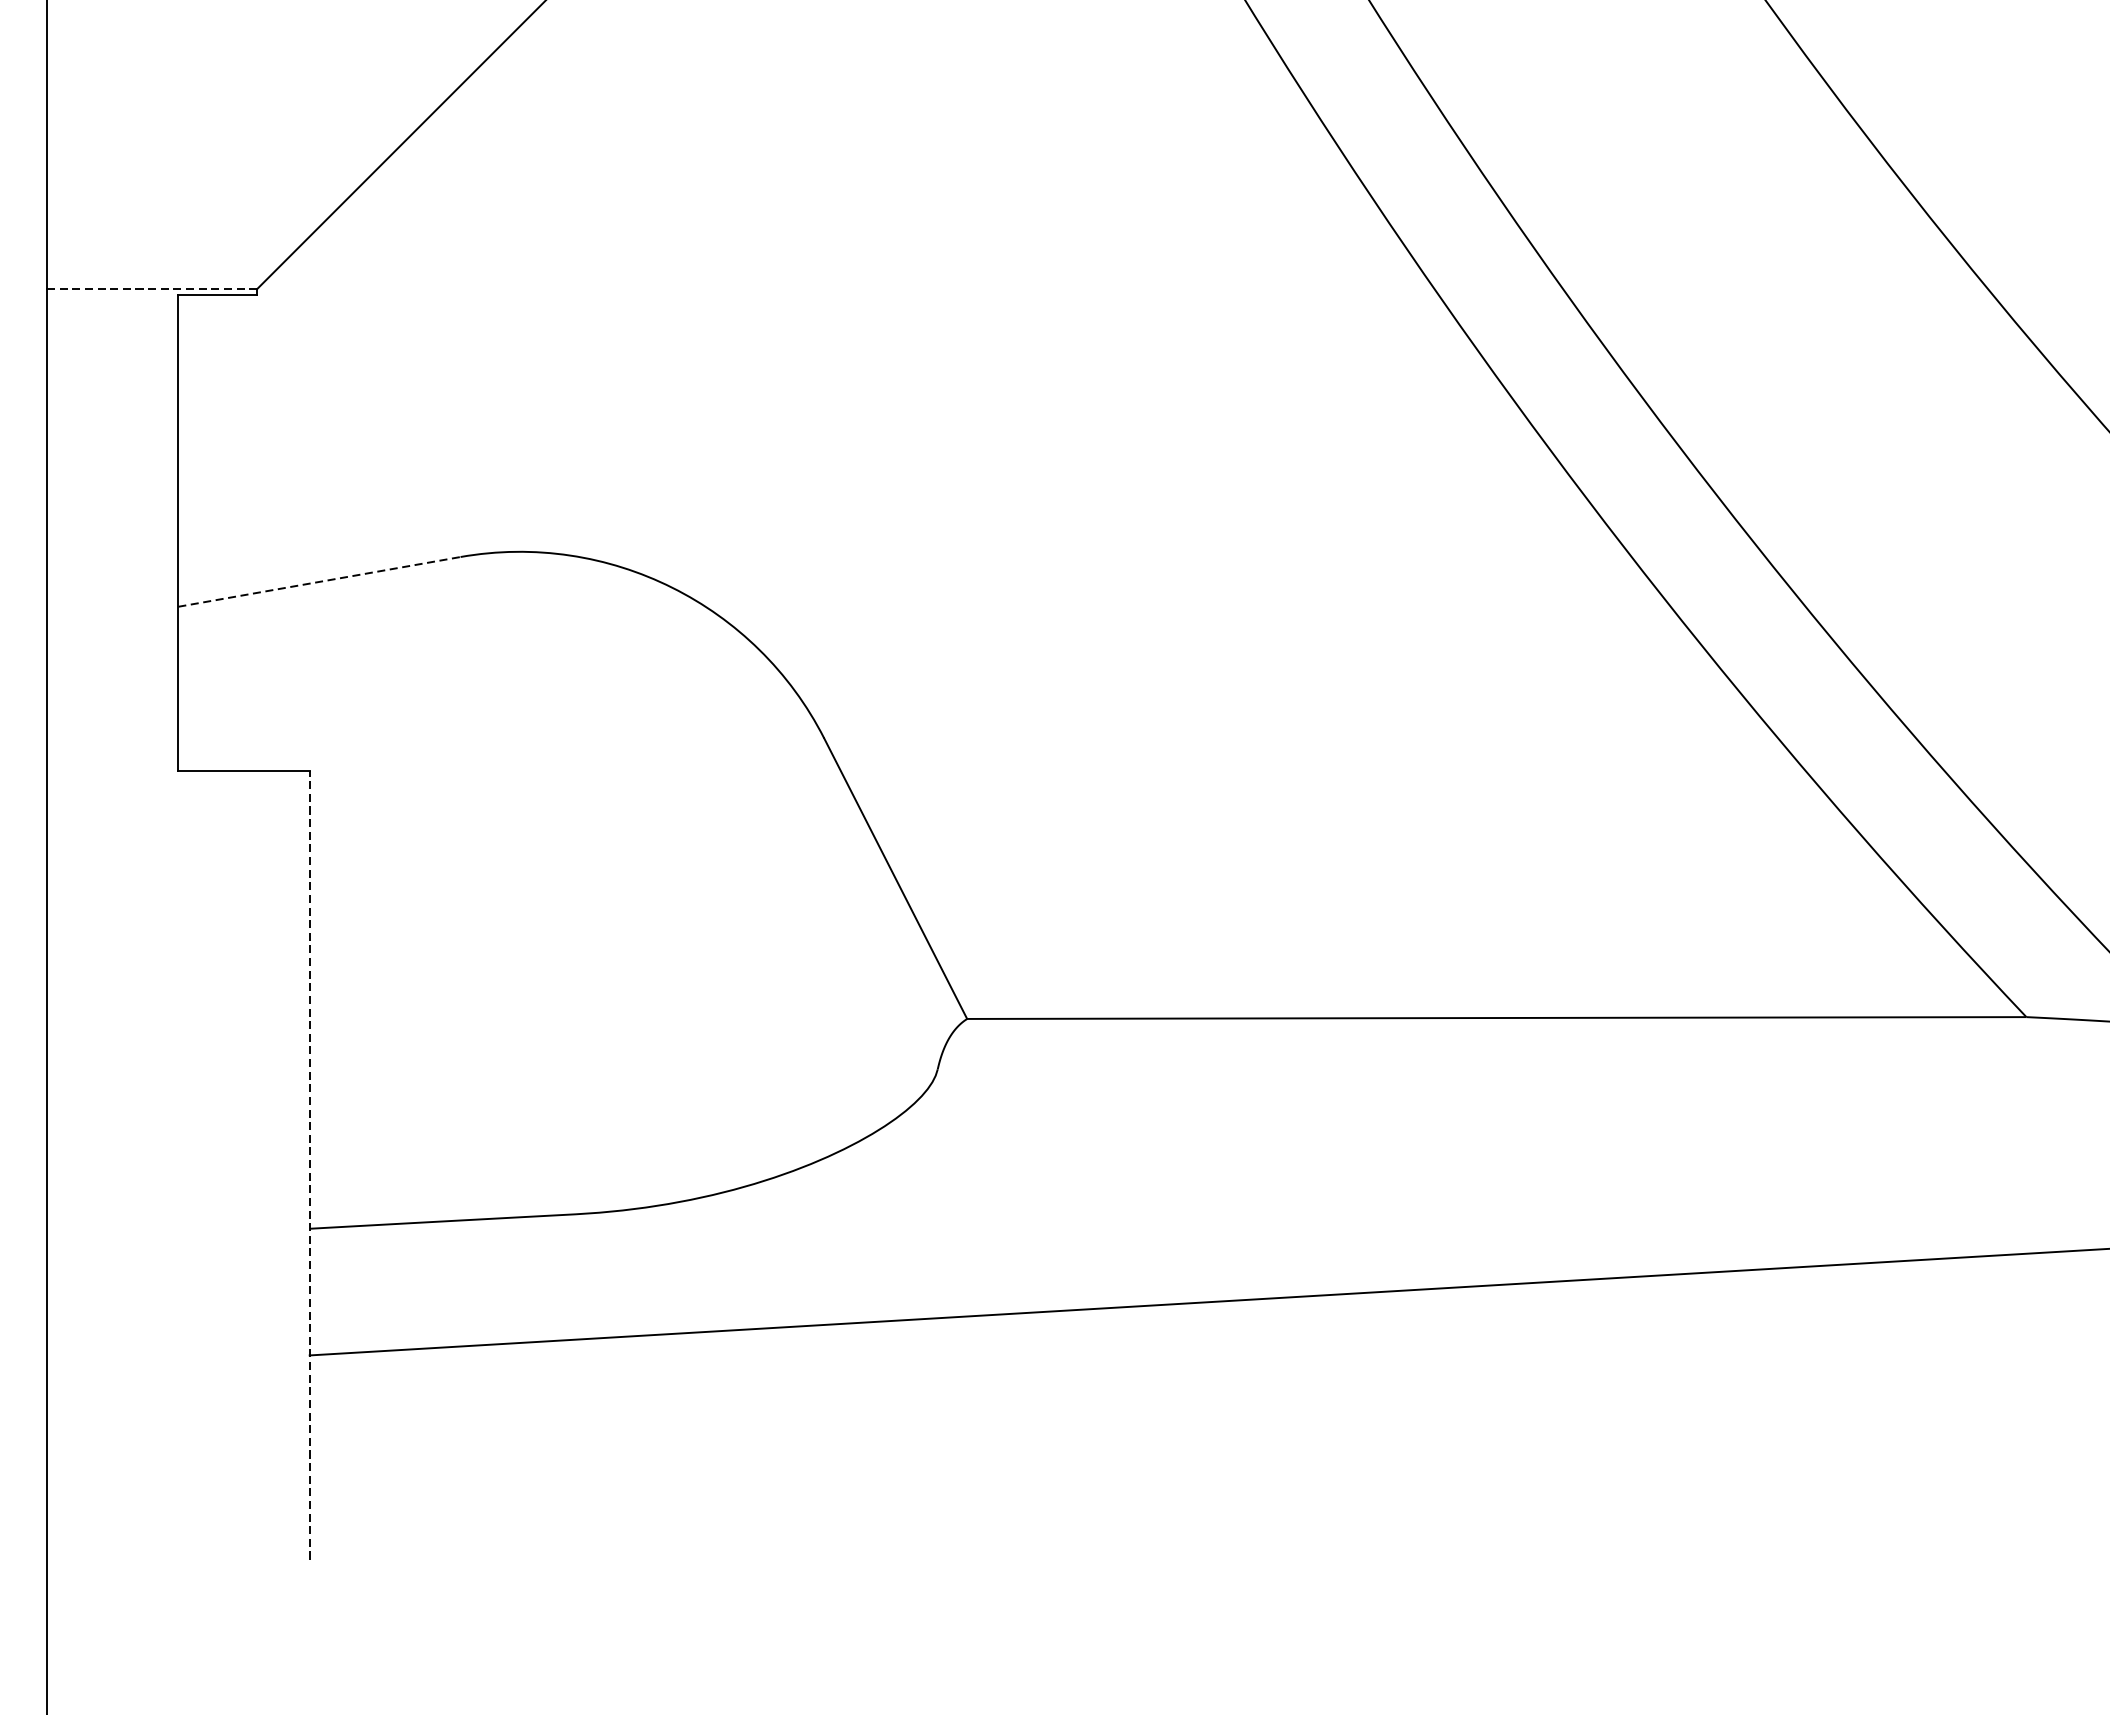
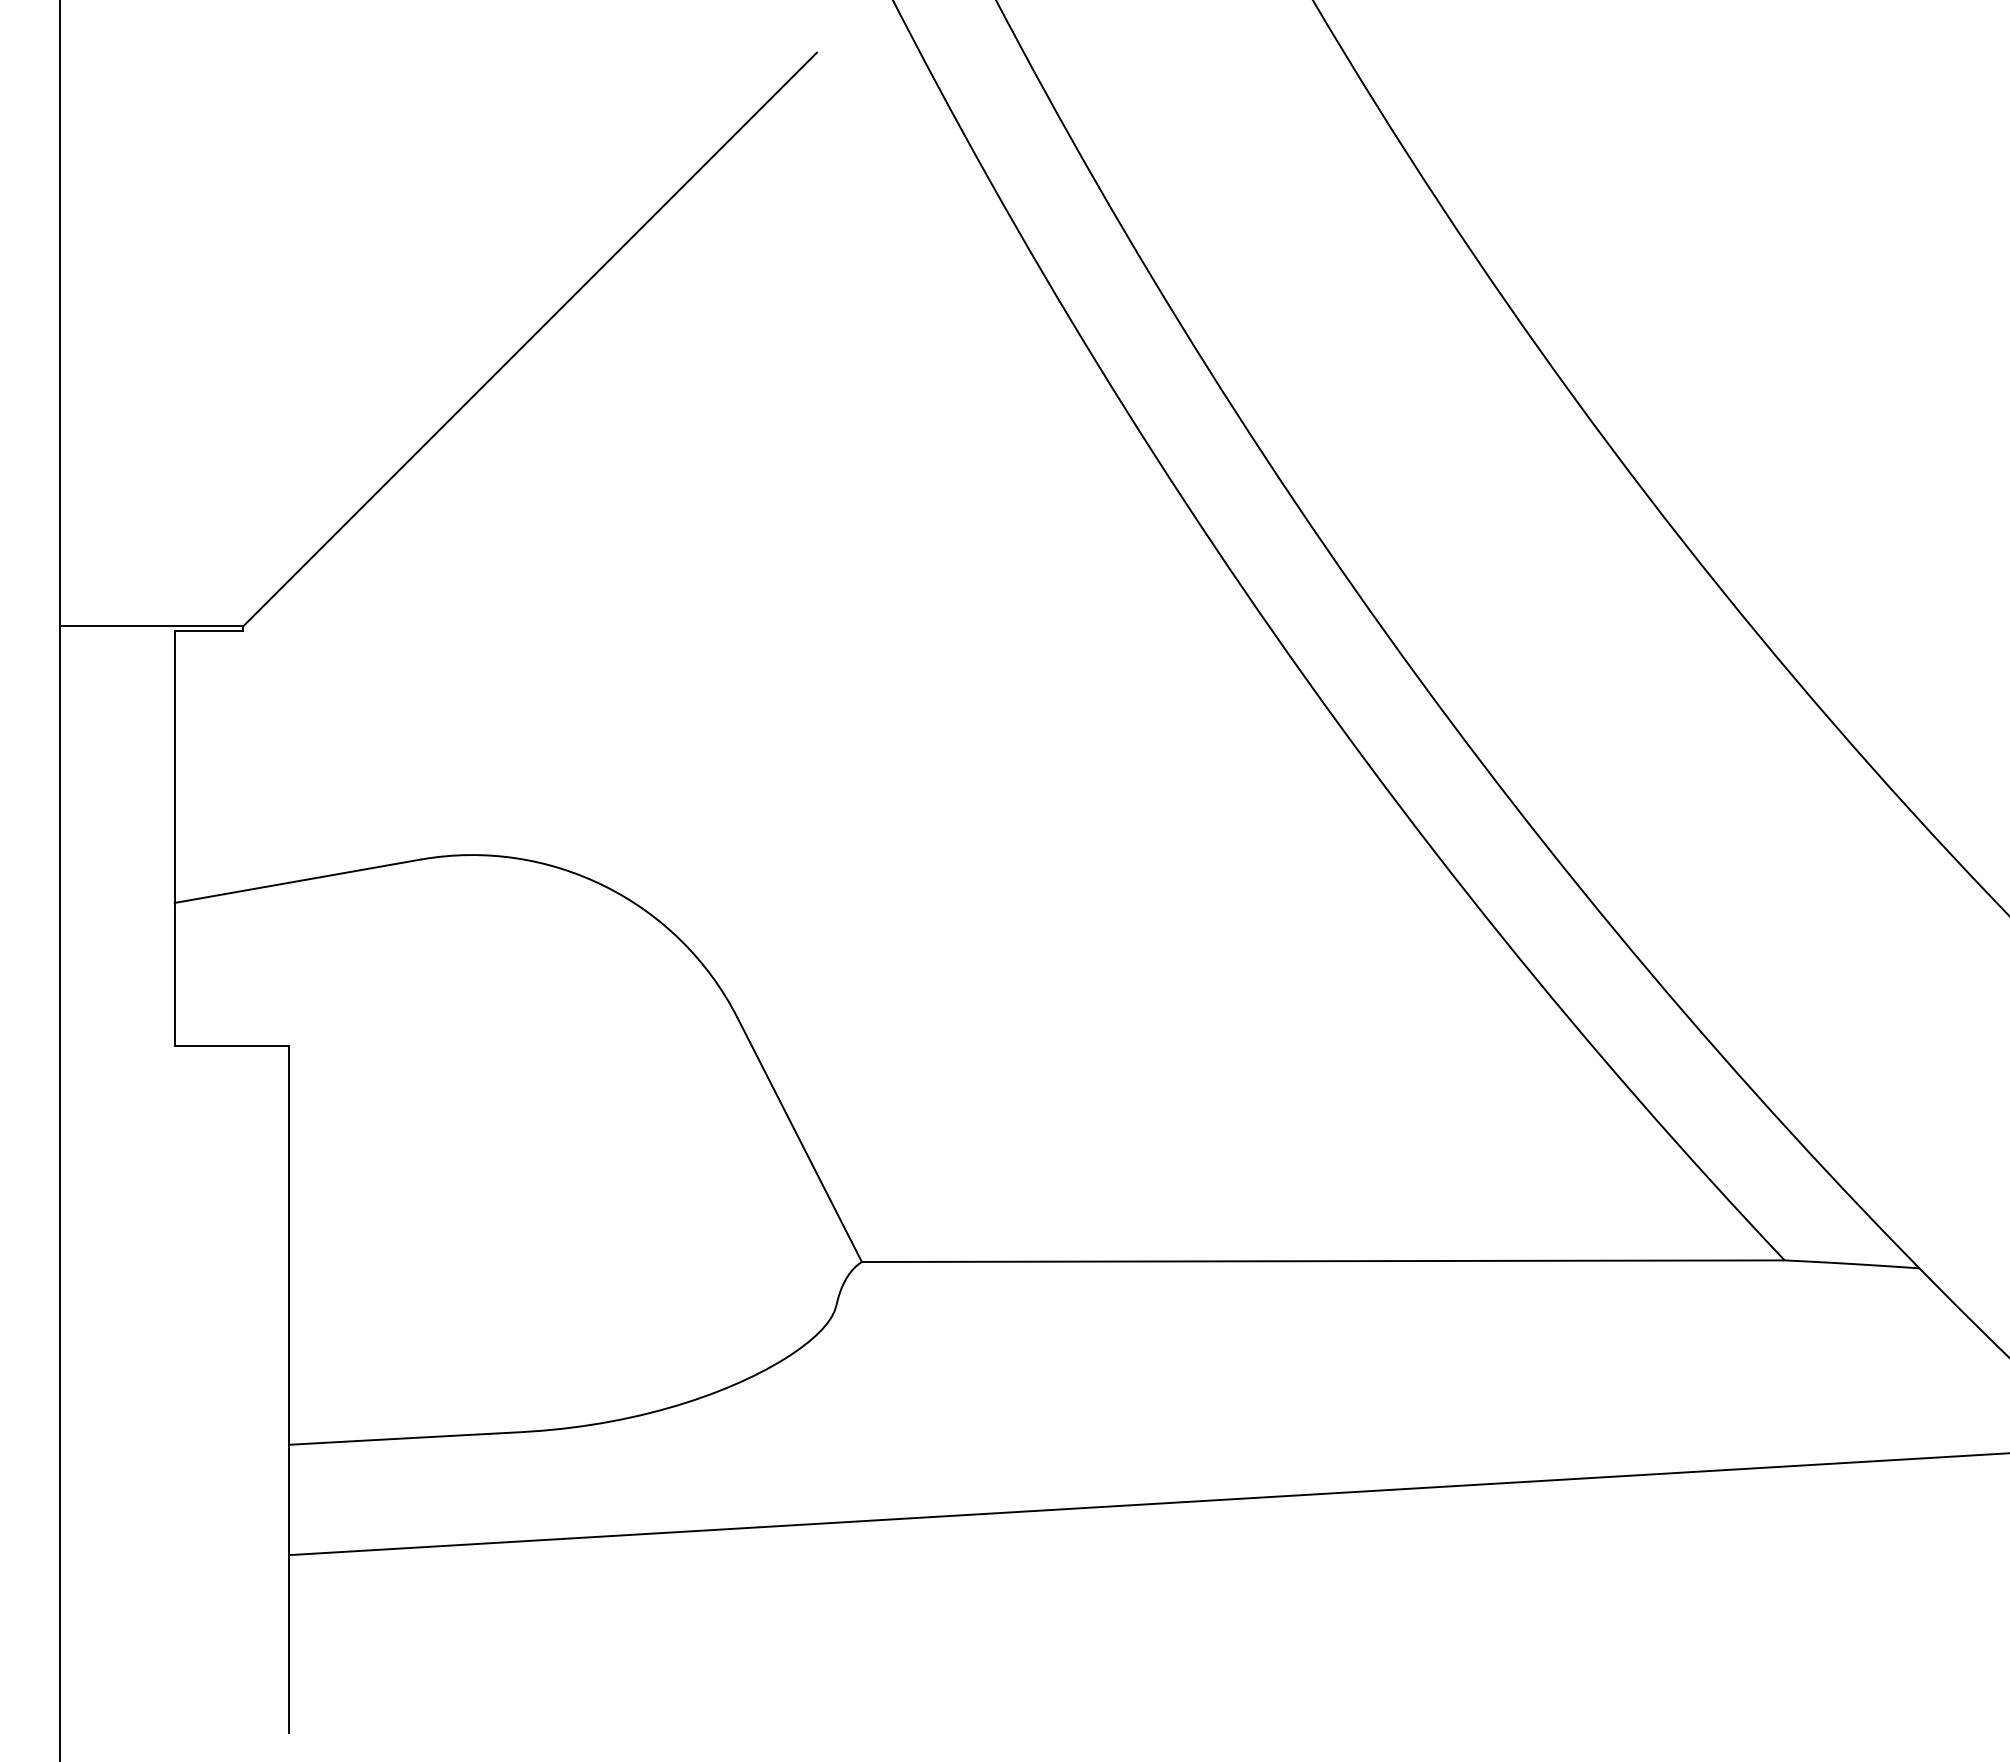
line: (151, 289) -> (151, 626), dashed -> solid
line: (319, 582) -> (297, 881), dashed -> solid
line: (310, 1165) -> (289, 1389), dashed -> solid

